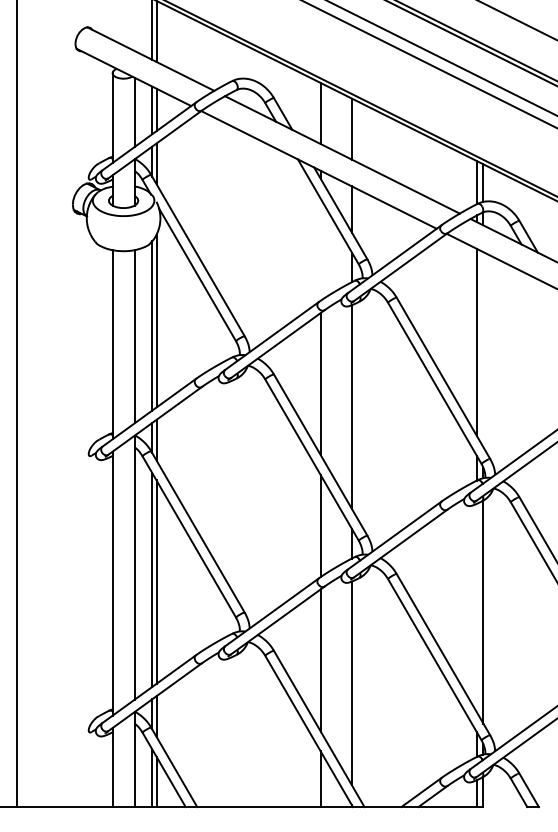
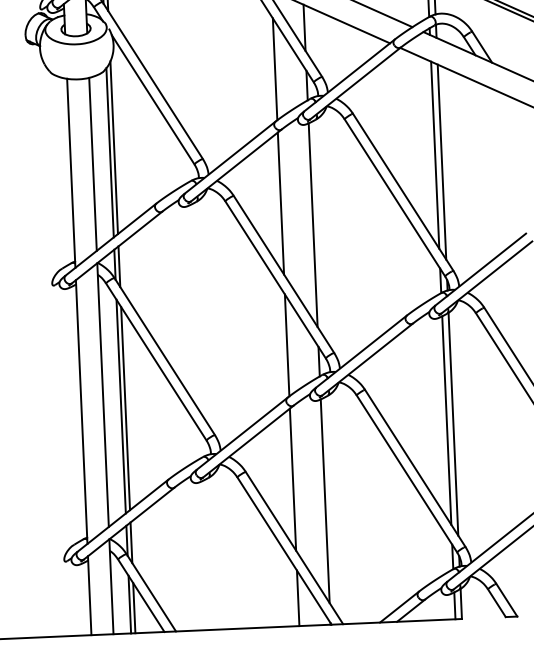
line: (320, 249) -> (274, 69), added
line: (483, 349) -> (442, 161), added
line: (476, 607) -> (446, 419), added

